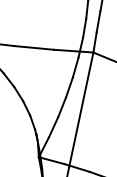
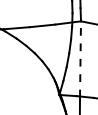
line: (81, 108) -> (80, 58), solid -> dashed

